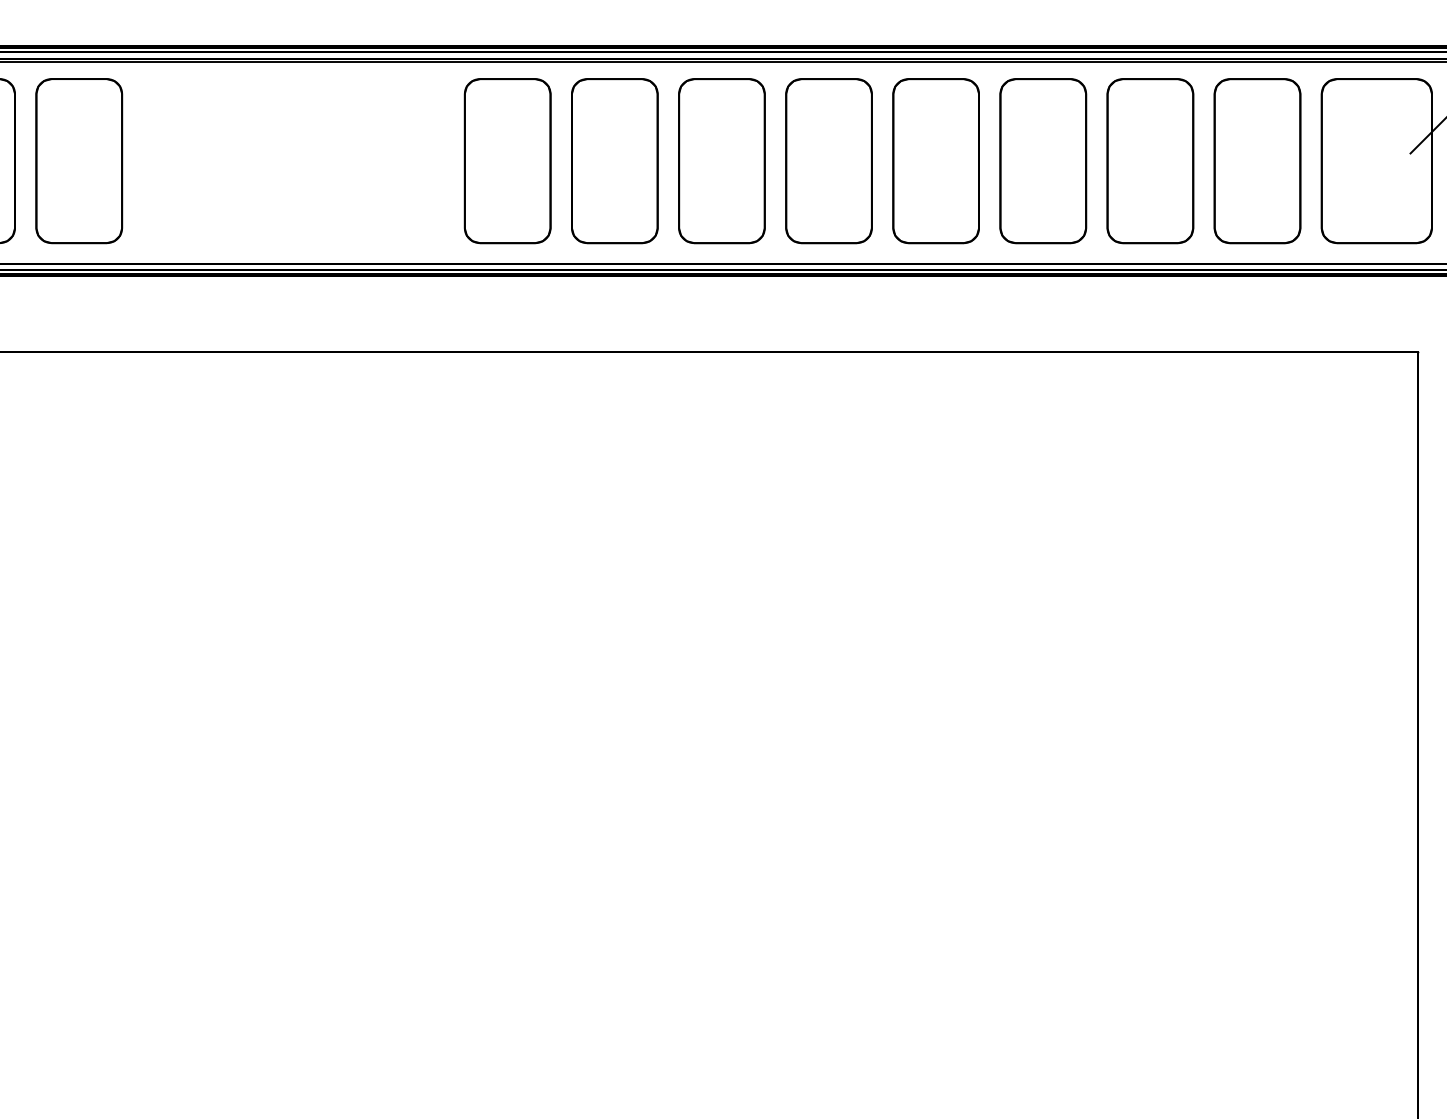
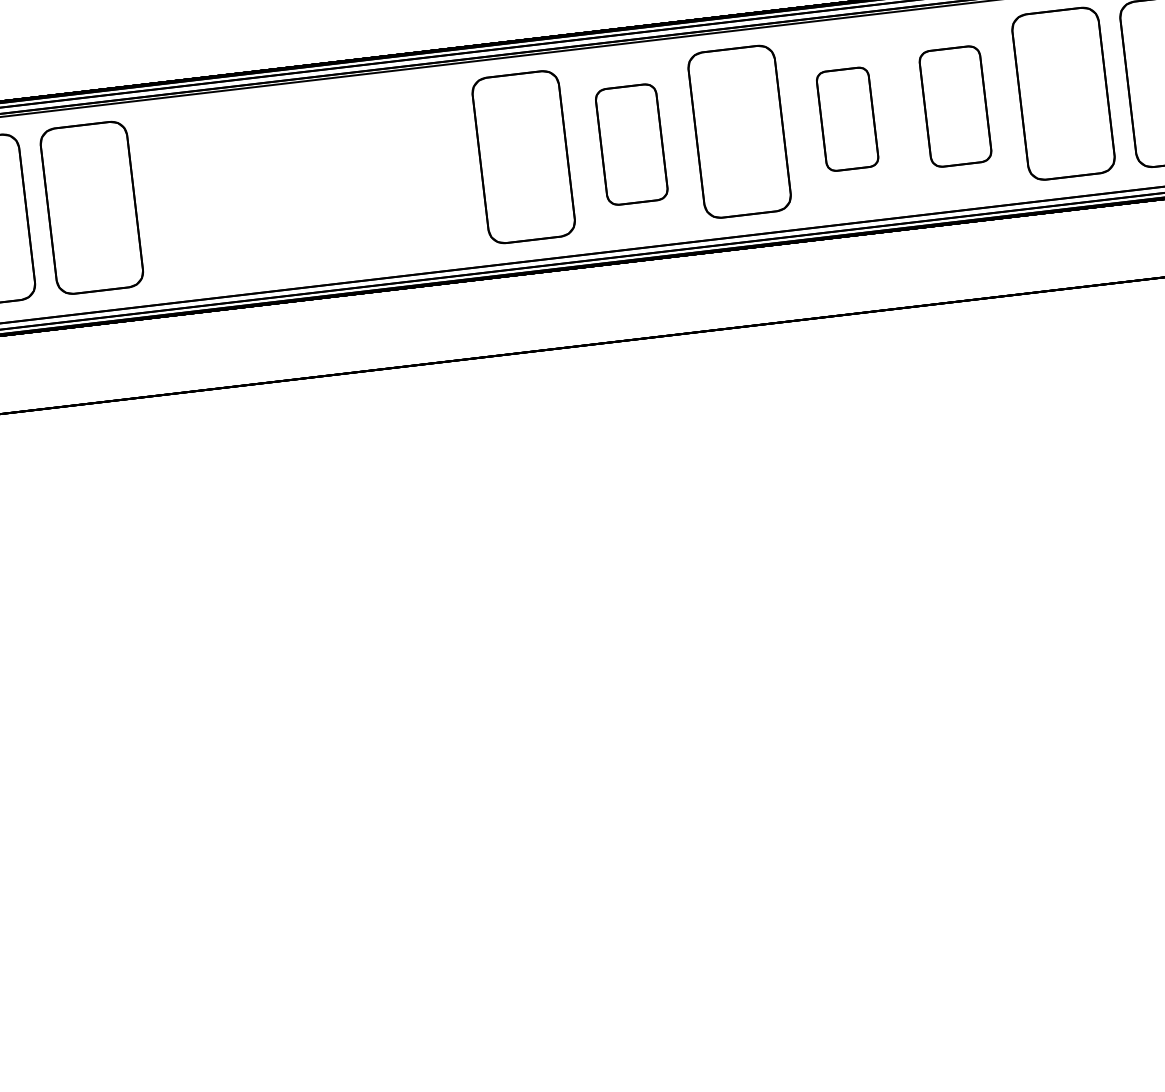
part: (614, 161) -> (631, 144), size x0.7
part: (828, 161) -> (847, 119), size x0.6
part: (935, 161) -> (954, 106), size x0.7

